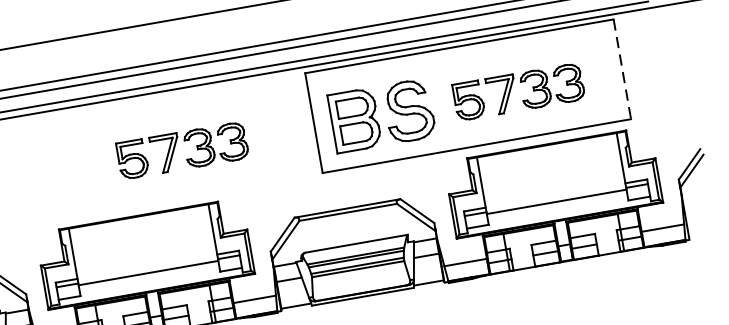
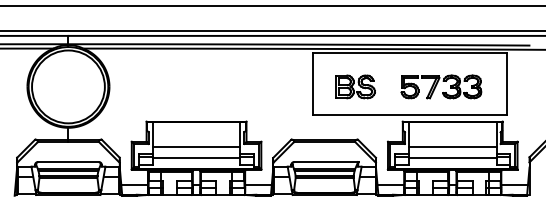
line: (621, 70) -> (506, 84), dashed -> solid
part: (381, 115) -> (355, 86), size x0.62
part: (182, 150) -> (230, 86), removed
line: (553, 183) -> (452, 146), added
line: (145, 255) -> (196, 146), added

